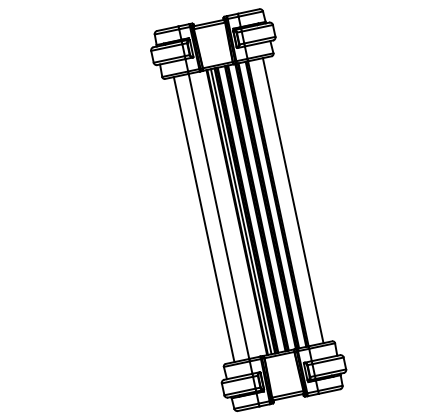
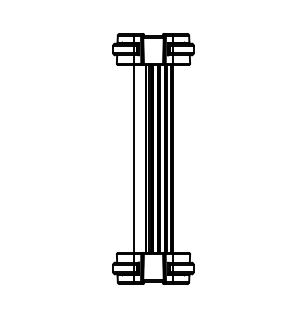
line: (292, 200) -> (182, 158), removed
line: (204, 218) -> (124, 158), removed

